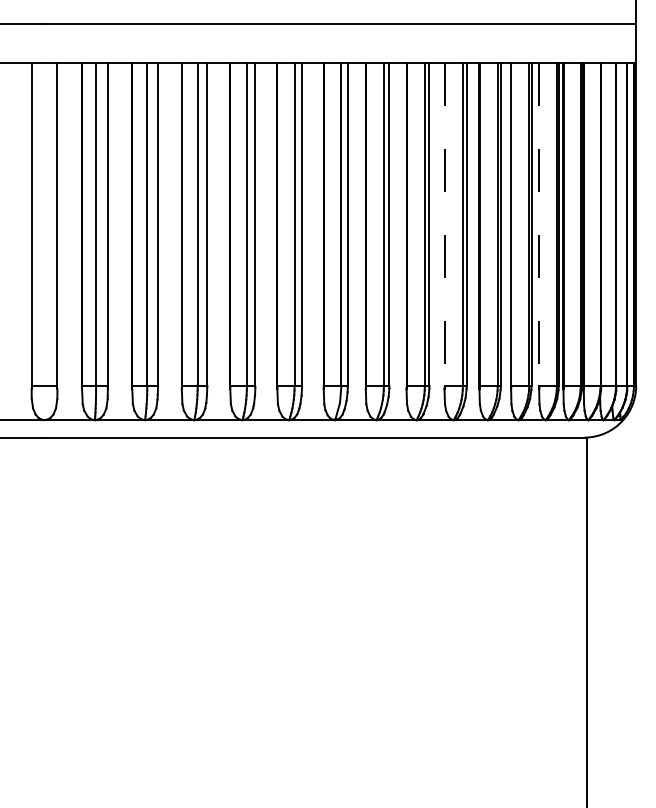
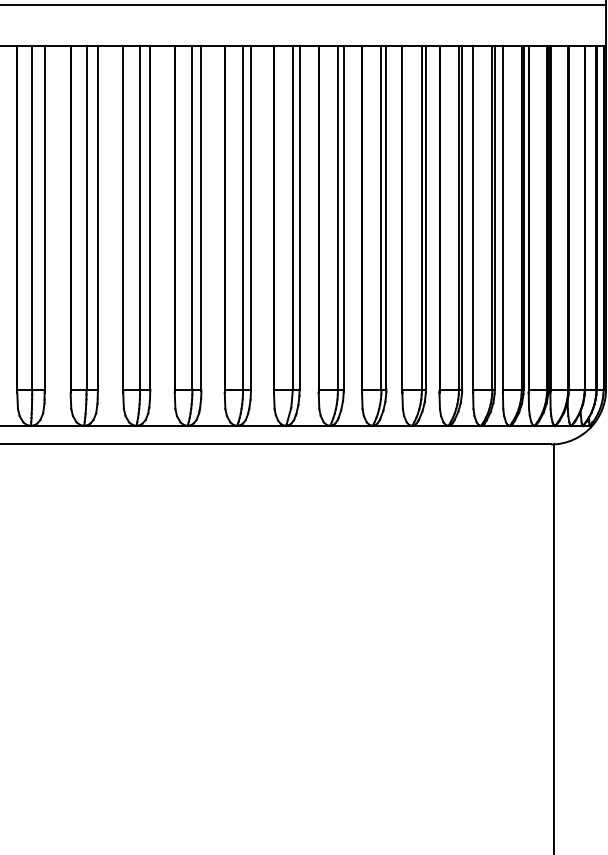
line: (444, 226) -> (402, 220), dashed -> solid
line: (539, 226) -> (503, 220), dashed -> solid

